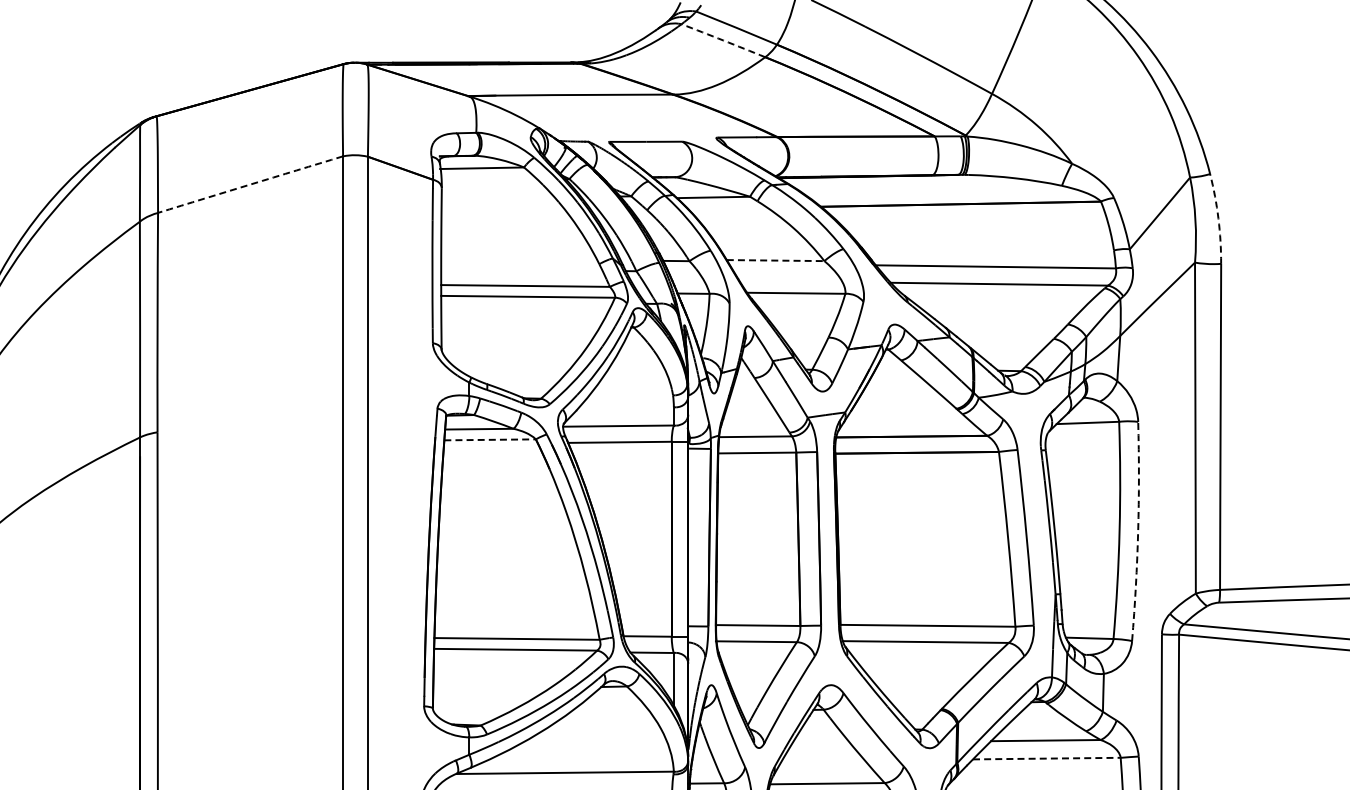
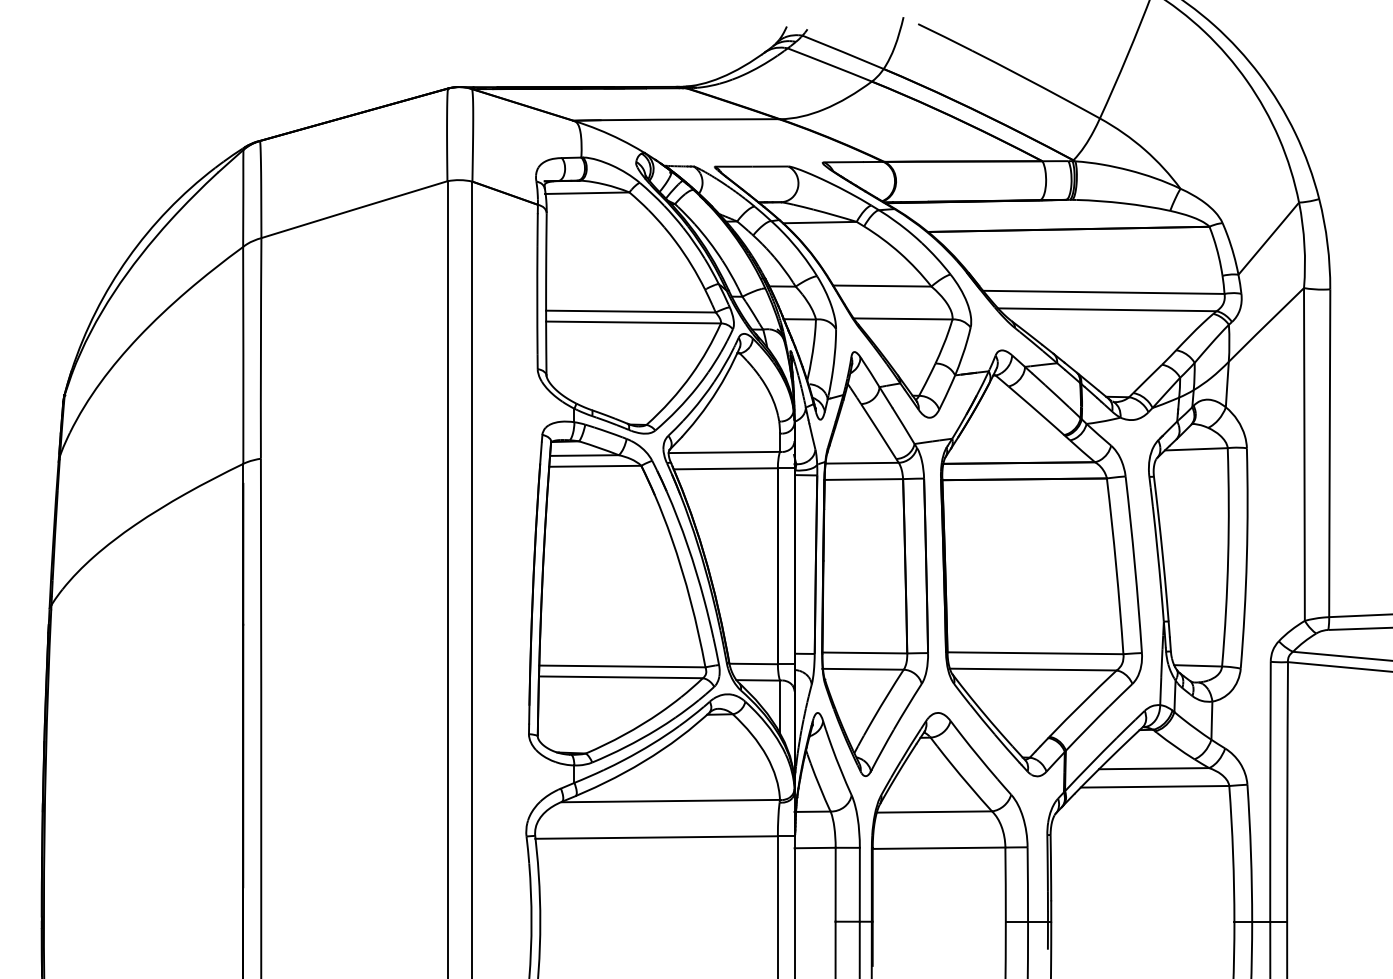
arc: (723, 40) -> (829, 64), dashed -> solid
arc: (250, 184) -> (354, 209), dashed -> solid
arc: (1218, 218) -> (1327, 243), dashed -> solid
line: (775, 261) -> (882, 286), dashed -> solid
line: (490, 440) -> (595, 466), dashed -> solid
arc: (1137, 531) -> (1246, 558), dashed -> solid
line: (1047, 758) -> (1155, 786), dashed -> solid

